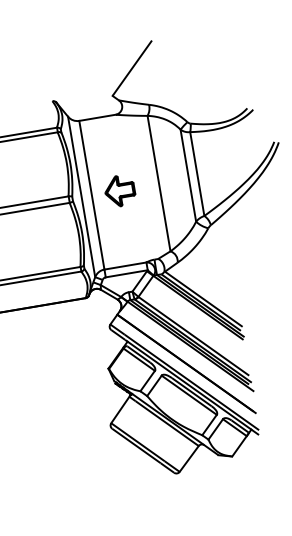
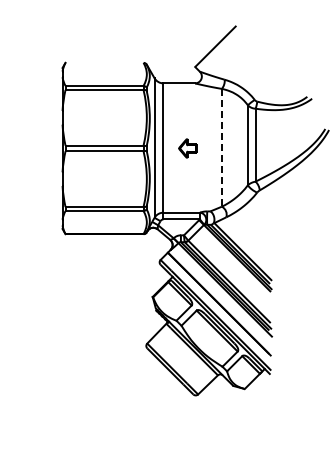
line: (158, 183) -> (221, 147), solid -> dashed
part: (119, 191) -> (187, 148), size x0.7

